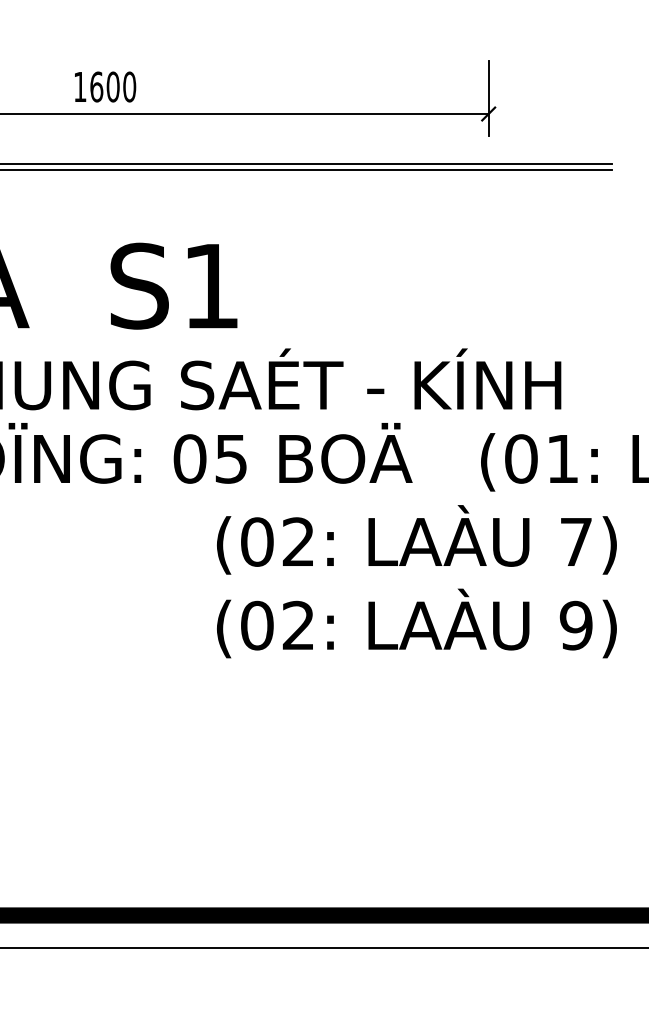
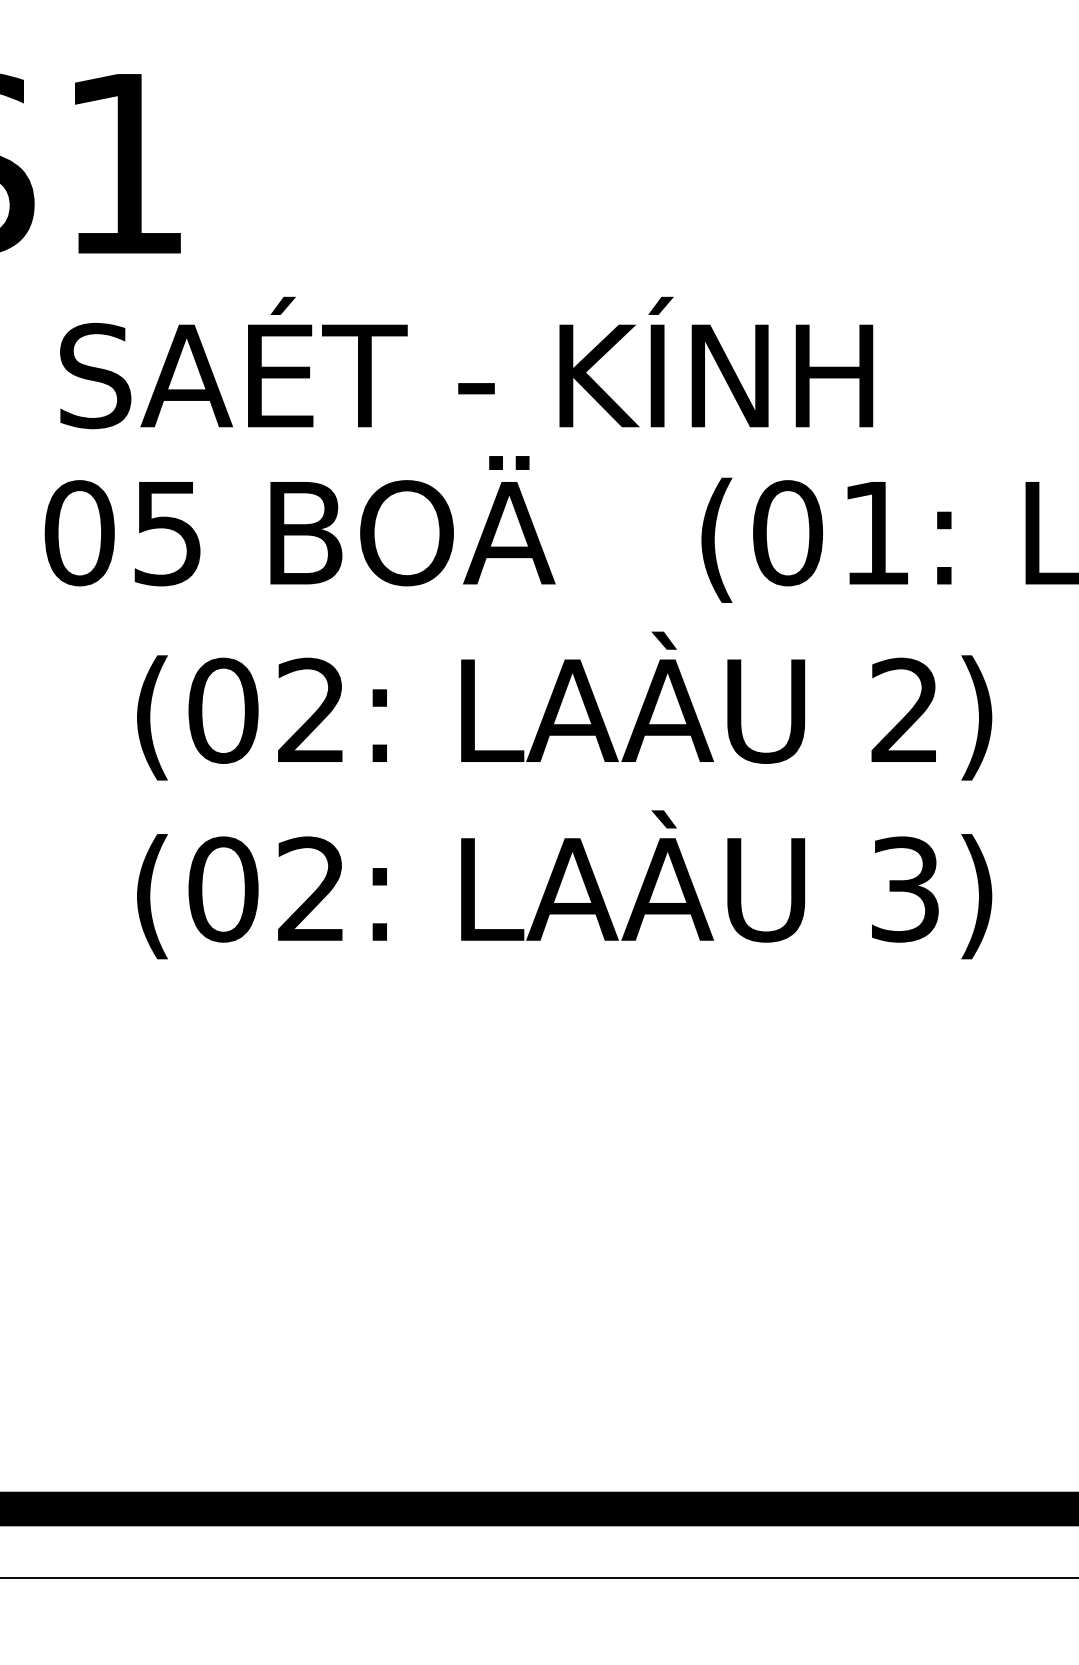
text: (575, 541) -> (903, 709), 7) -> 2)
text: (575, 625) -> (903, 889), 9) -> 3)

